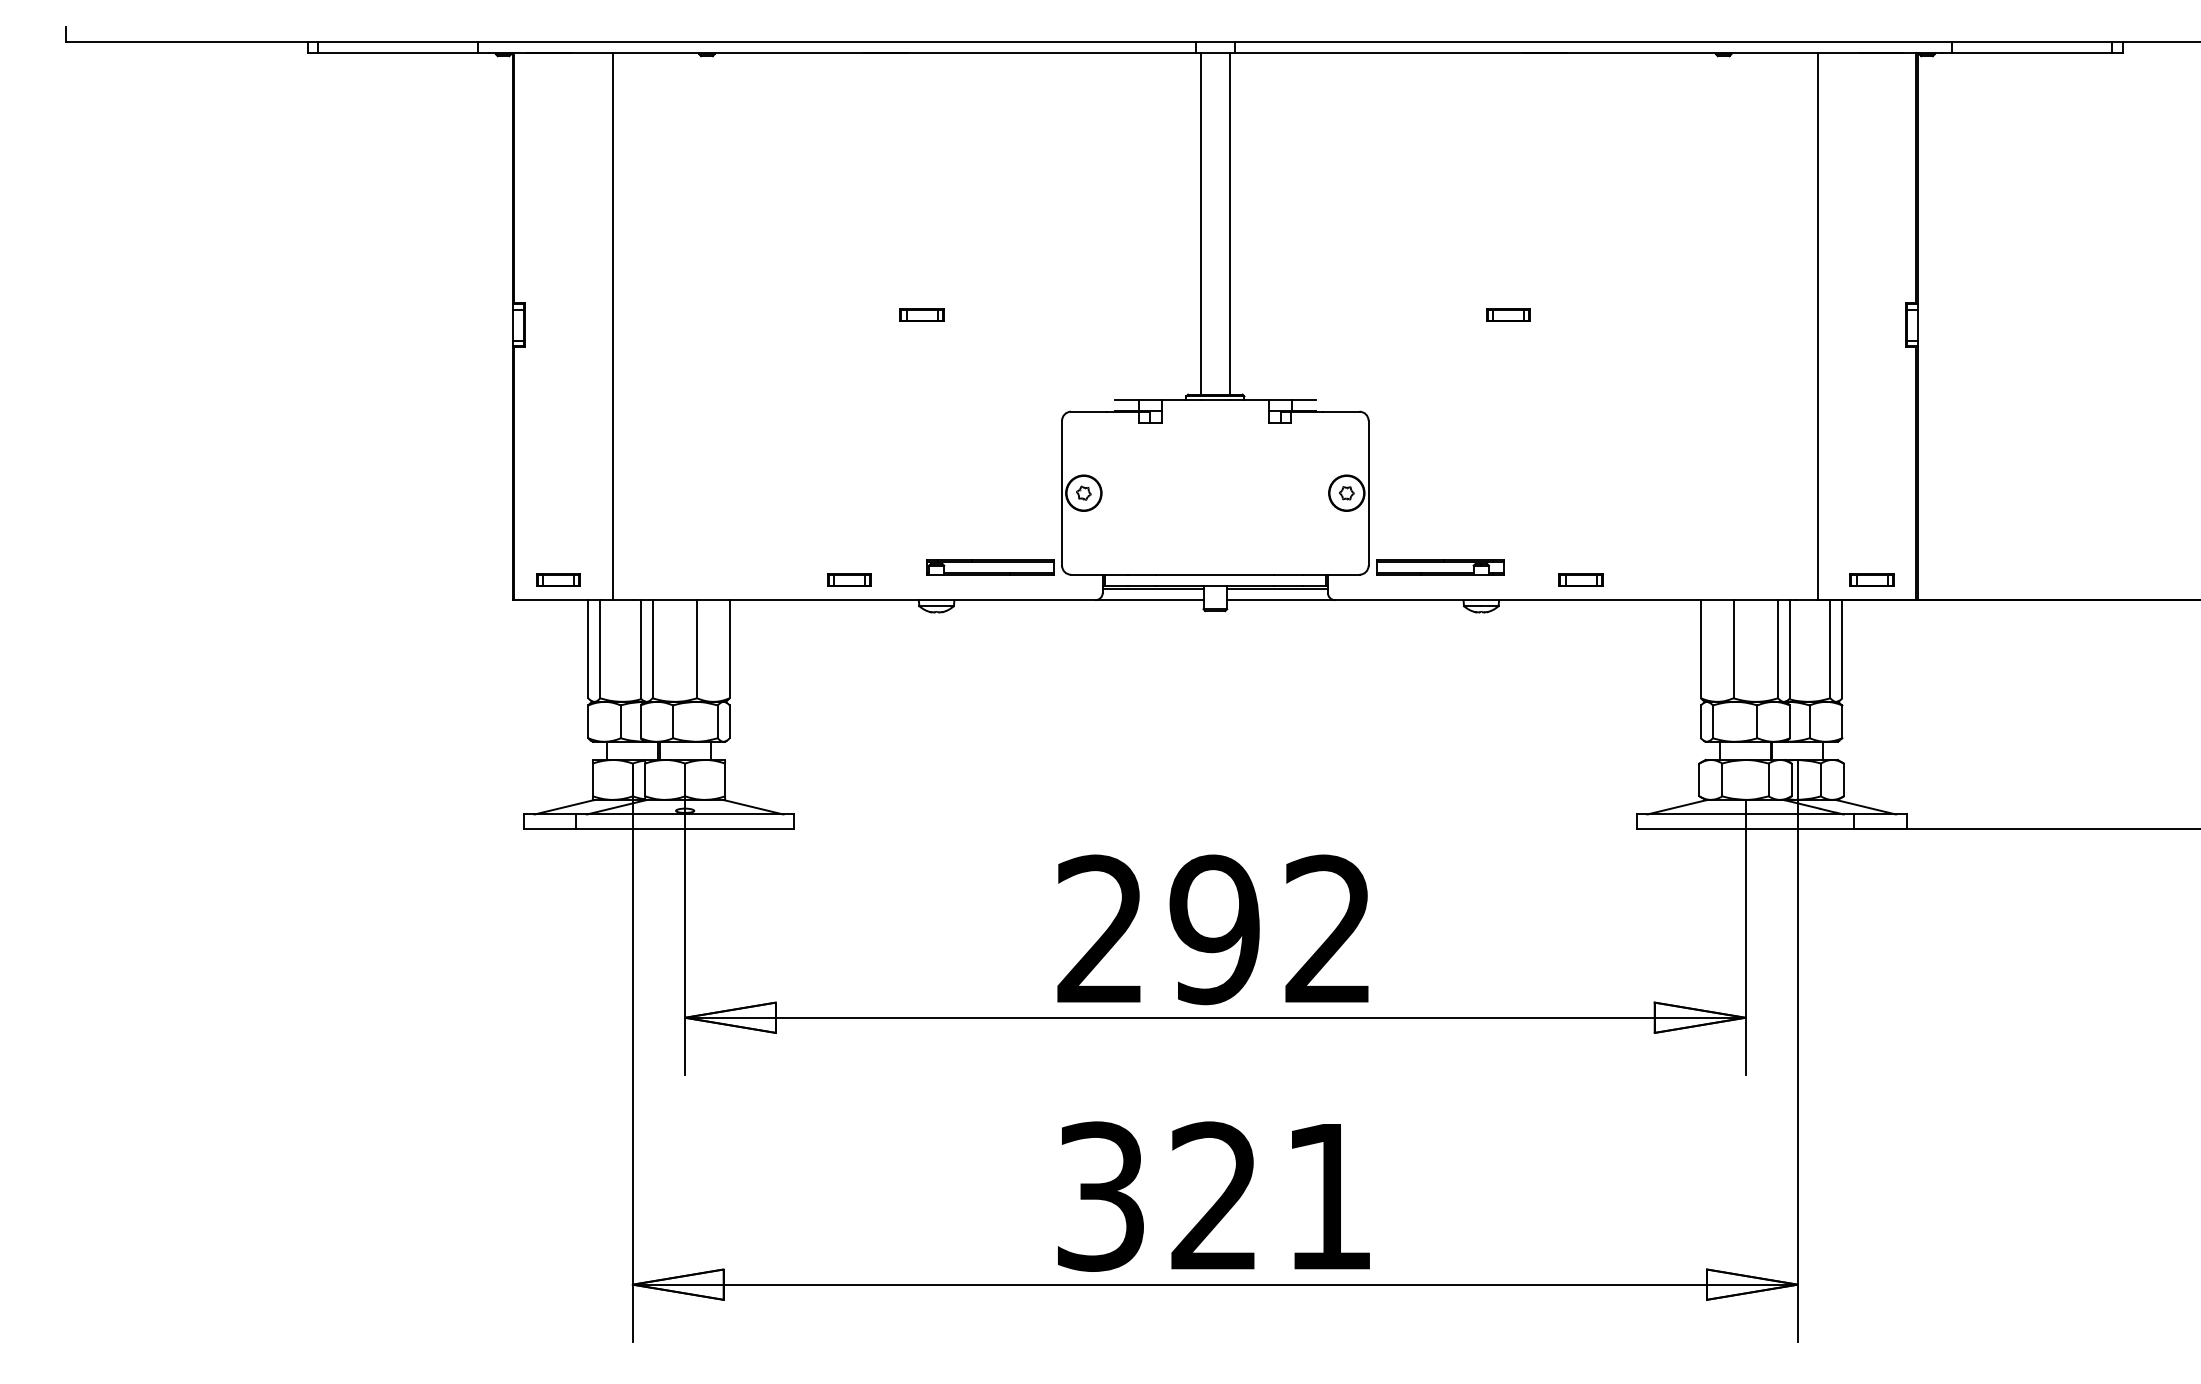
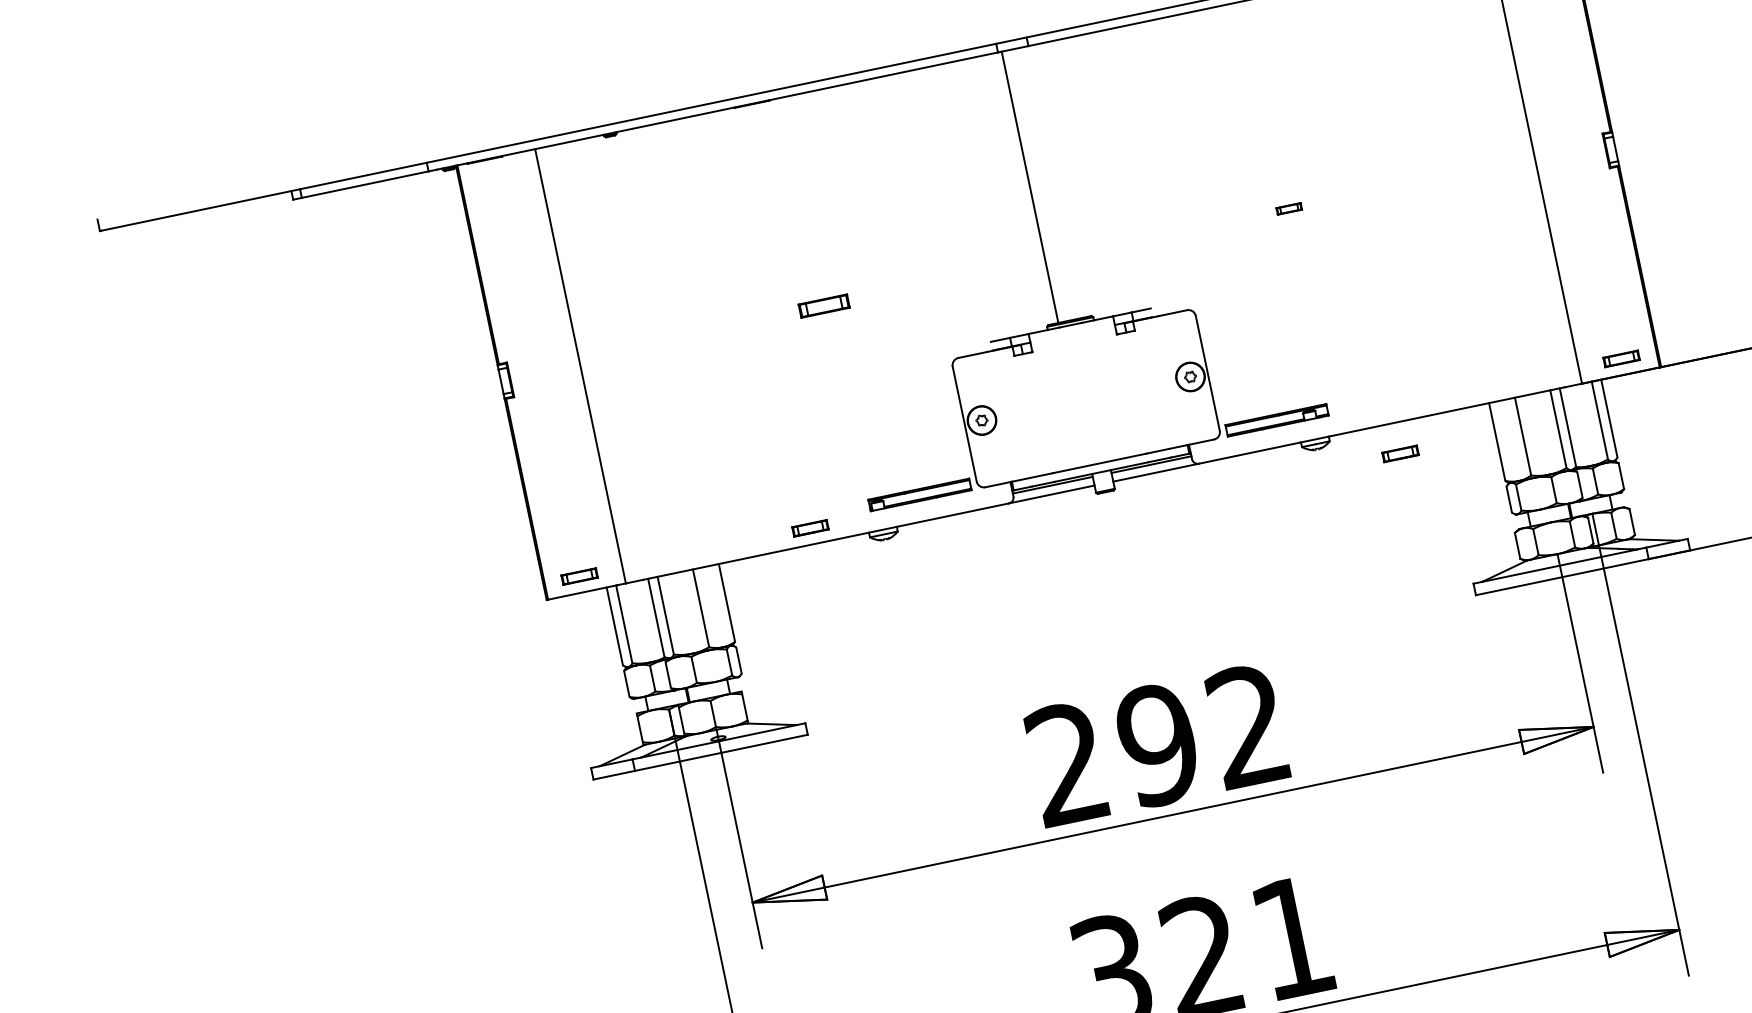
line: (1229, 223) -> (1052, 182), removed
part: (921, 314) -> (823, 305), size x1.4
part: (1508, 314) -> (1289, 208), size x0.7
part: (1580, 579) -> (1399, 453), moved

